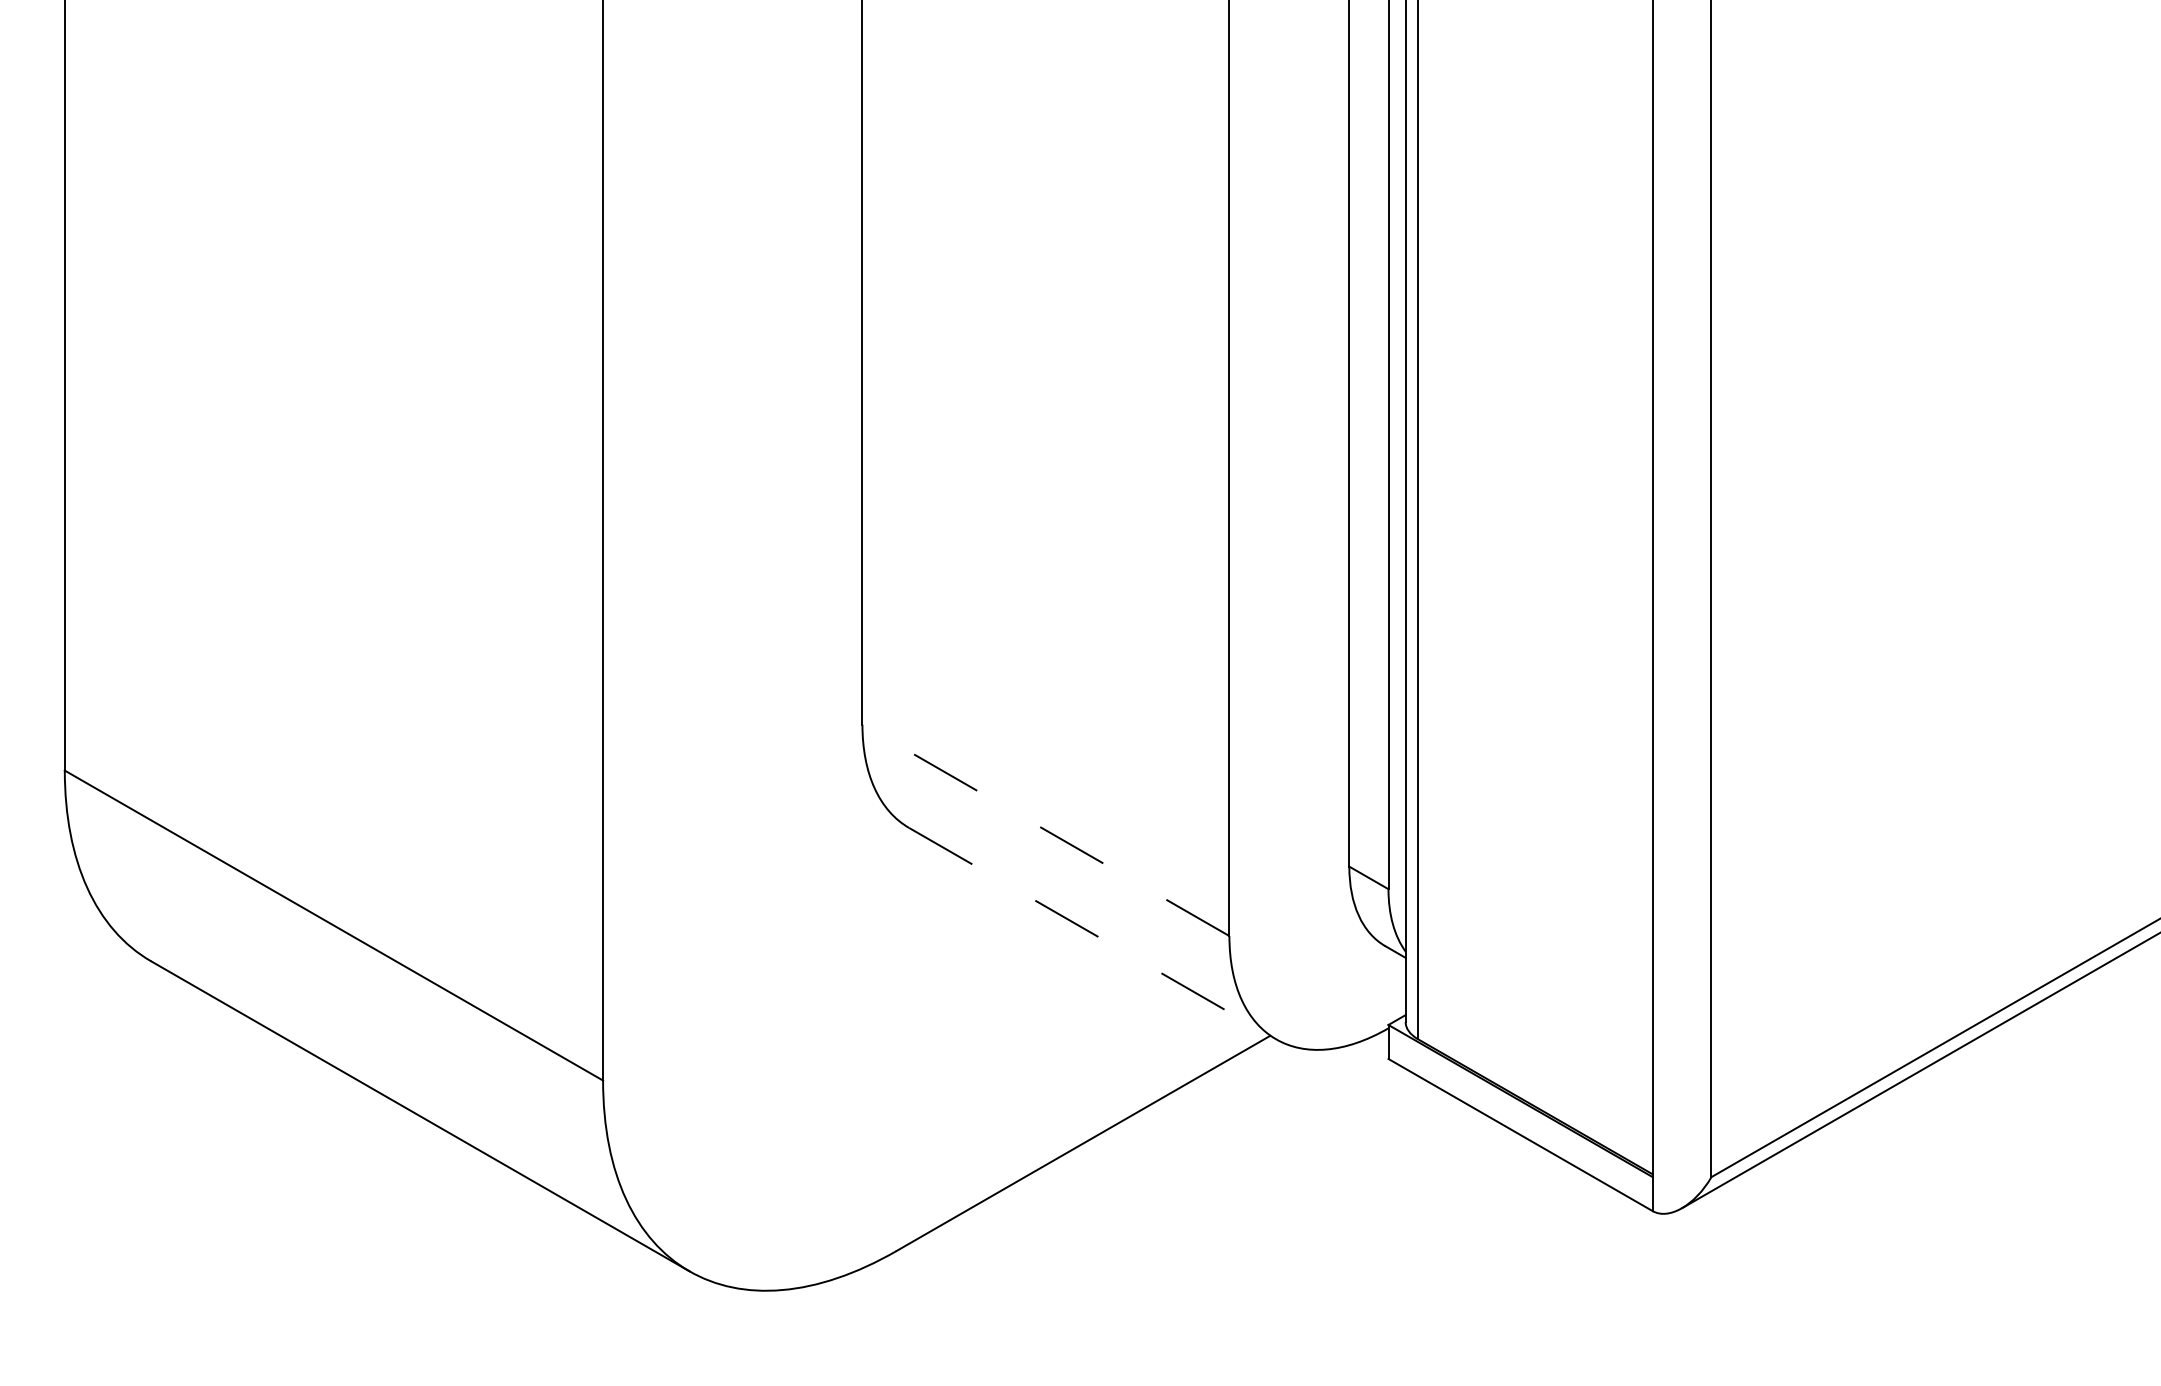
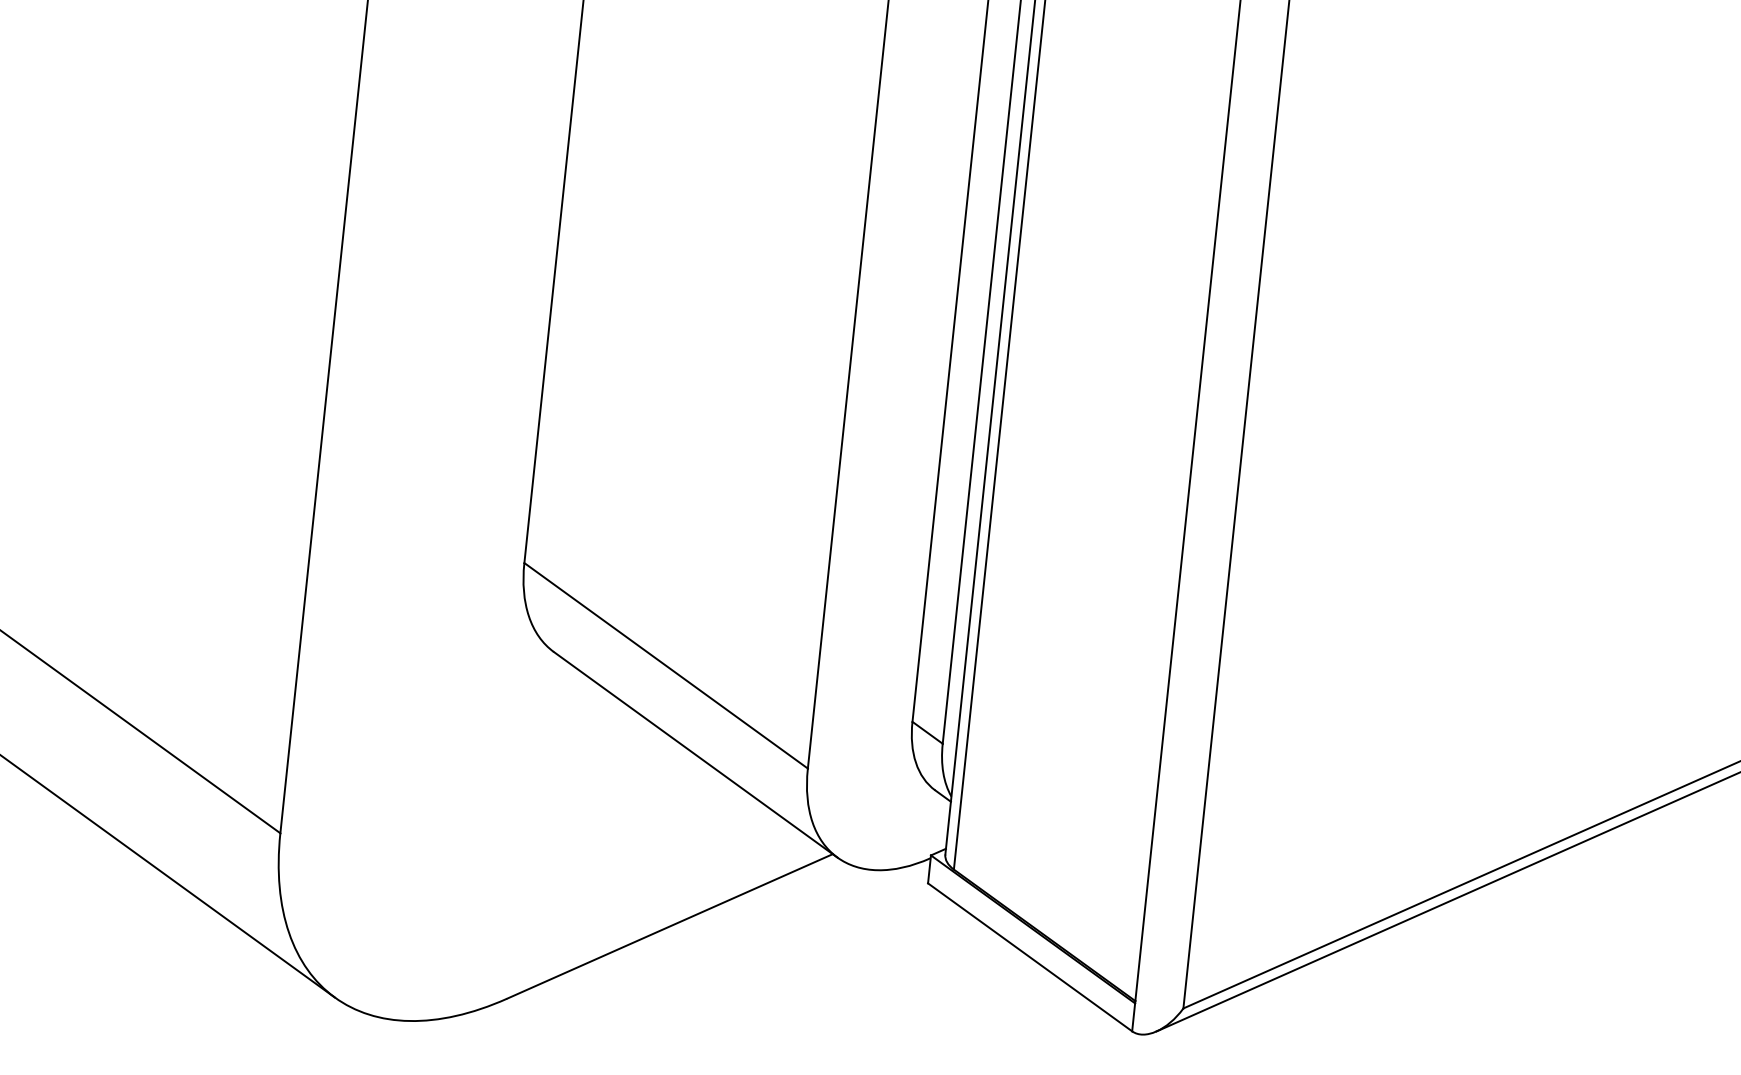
line: (1045, 830) -> (665, 665), dashed -> solid
line: (1092, 933) -> (695, 754), dashed -> solid

